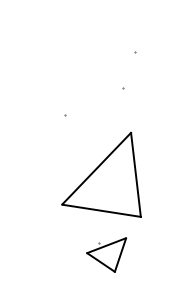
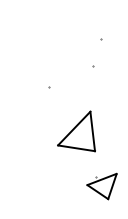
part: (101, 174) -> (76, 131), size x0.62
part: (106, 254) -> (101, 186), moved

